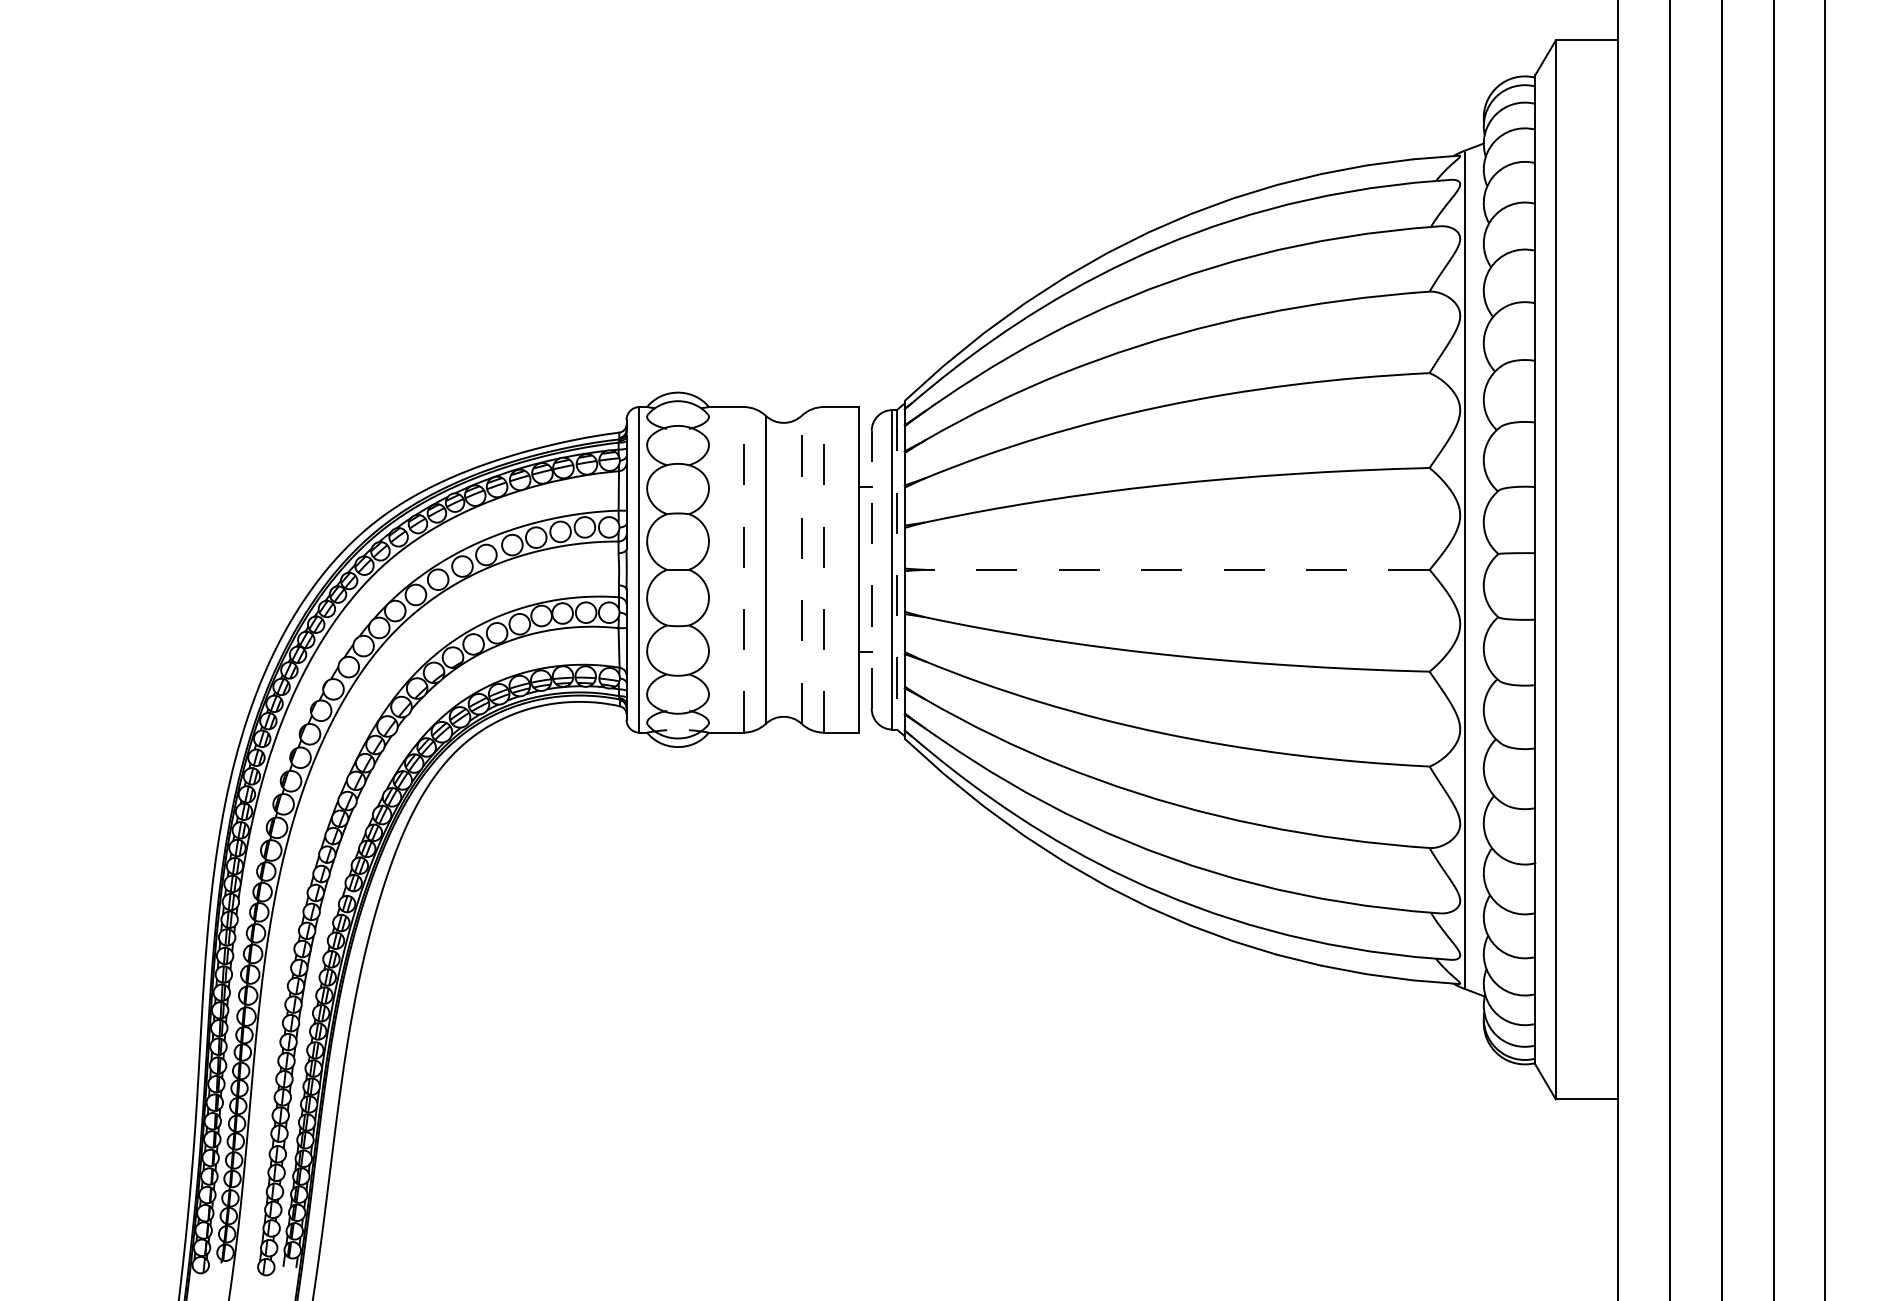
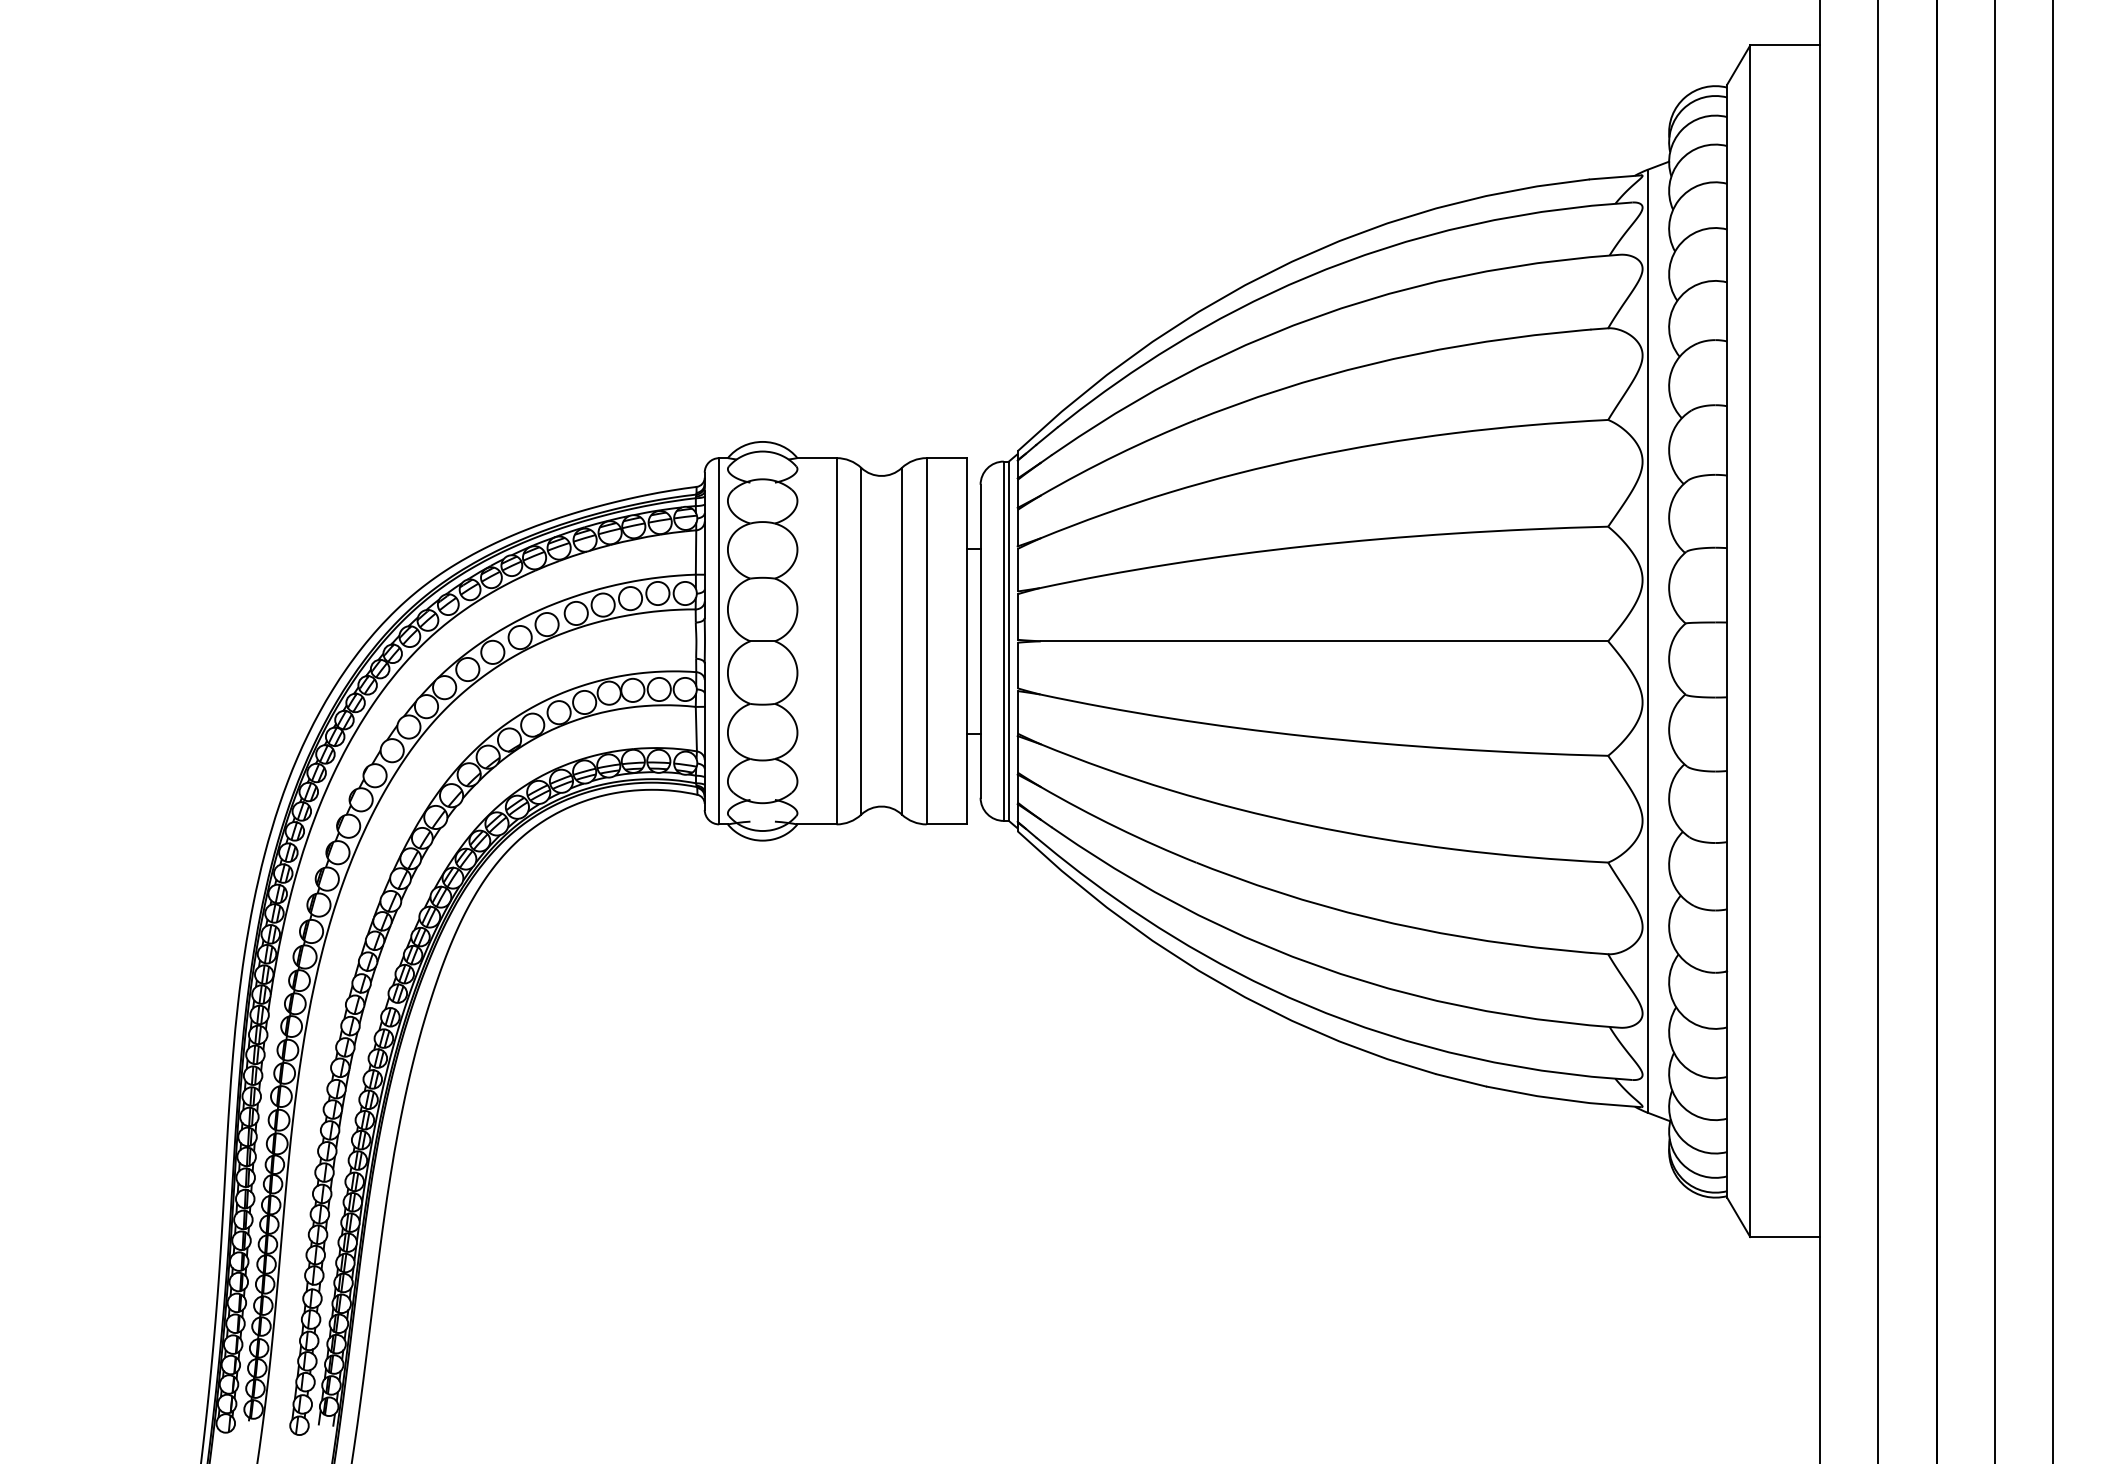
line: (743, 569) -> (836, 640), dashed -> solid
line: (801, 569) -> (901, 640), dashed -> solid
line: (823, 569) -> (926, 640), dashed -> solid
line: (871, 569) -> (980, 640), dashed -> solid
line: (896, 570) -> (1008, 641), dashed -> solid
line: (1177, 570) -> (1324, 641), dashed -> solid

